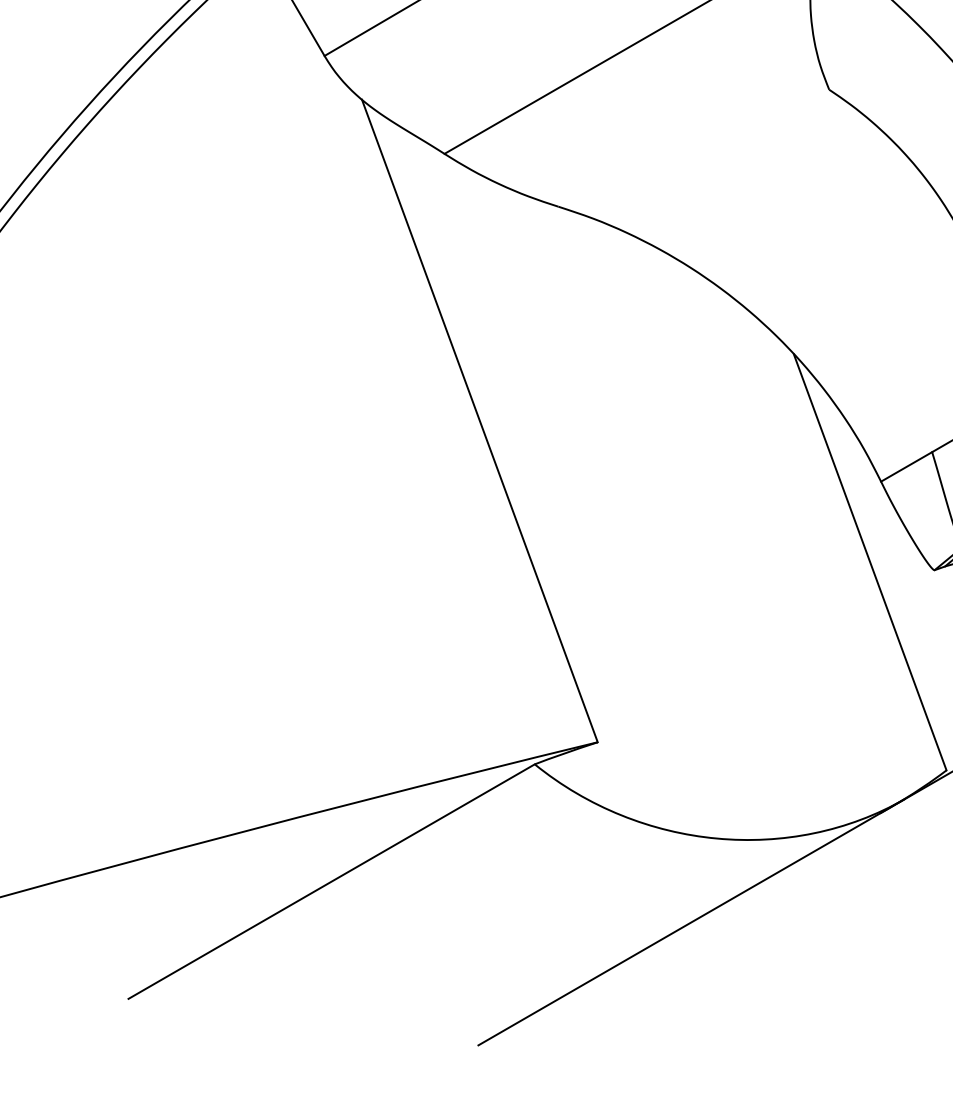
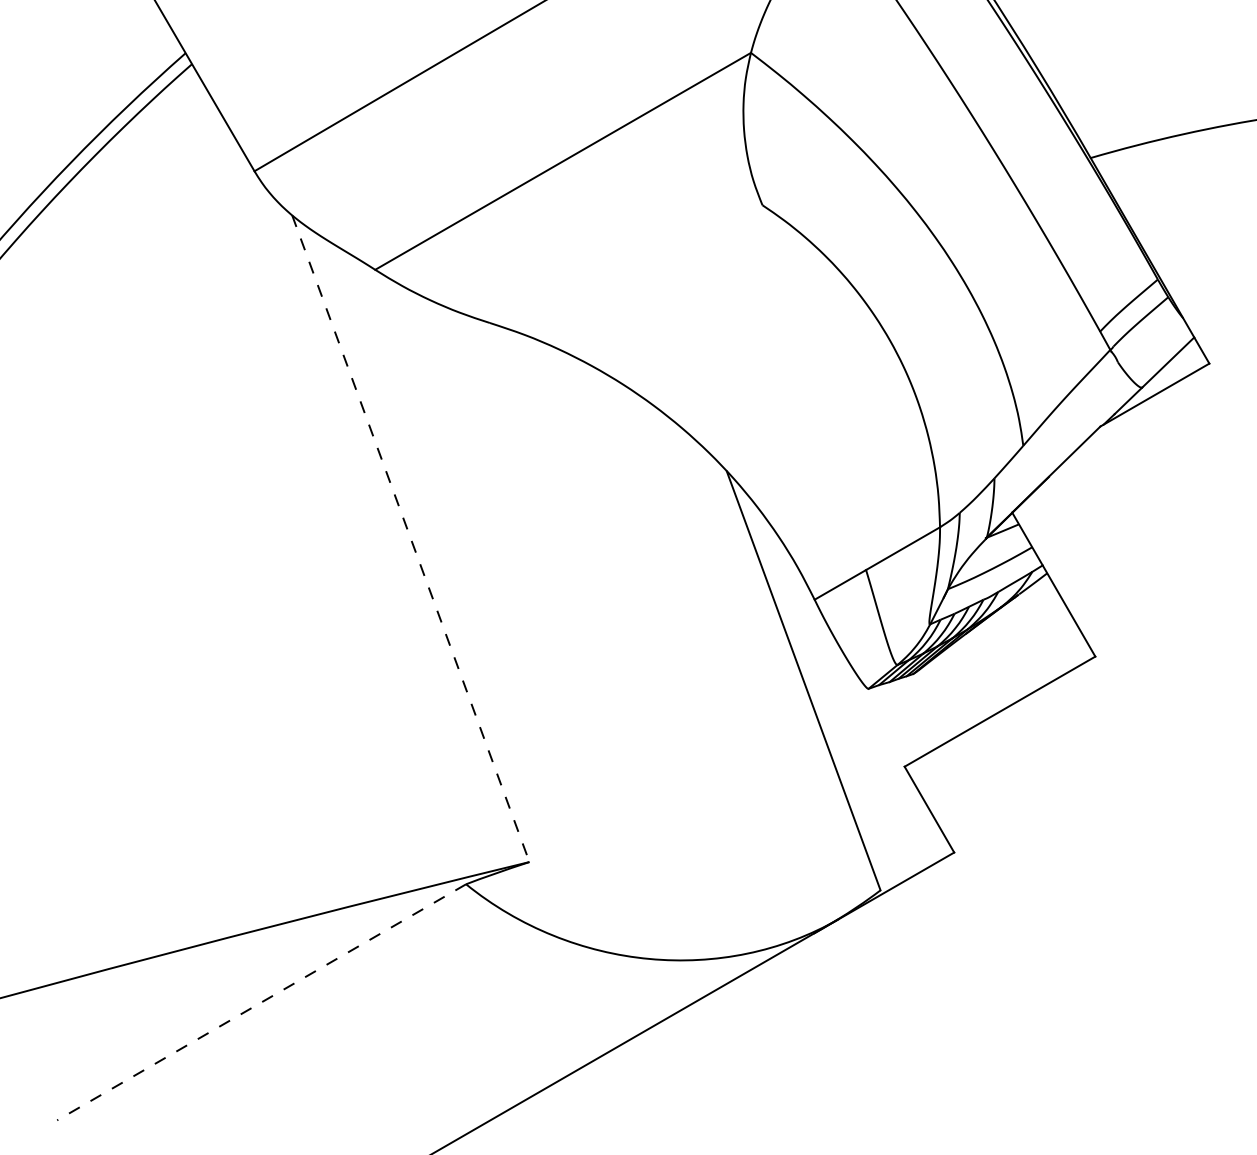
line: (480, 421) -> (411, 539), solid -> dashed
line: (331, 881) -> (261, 1002), solid -> dashed

